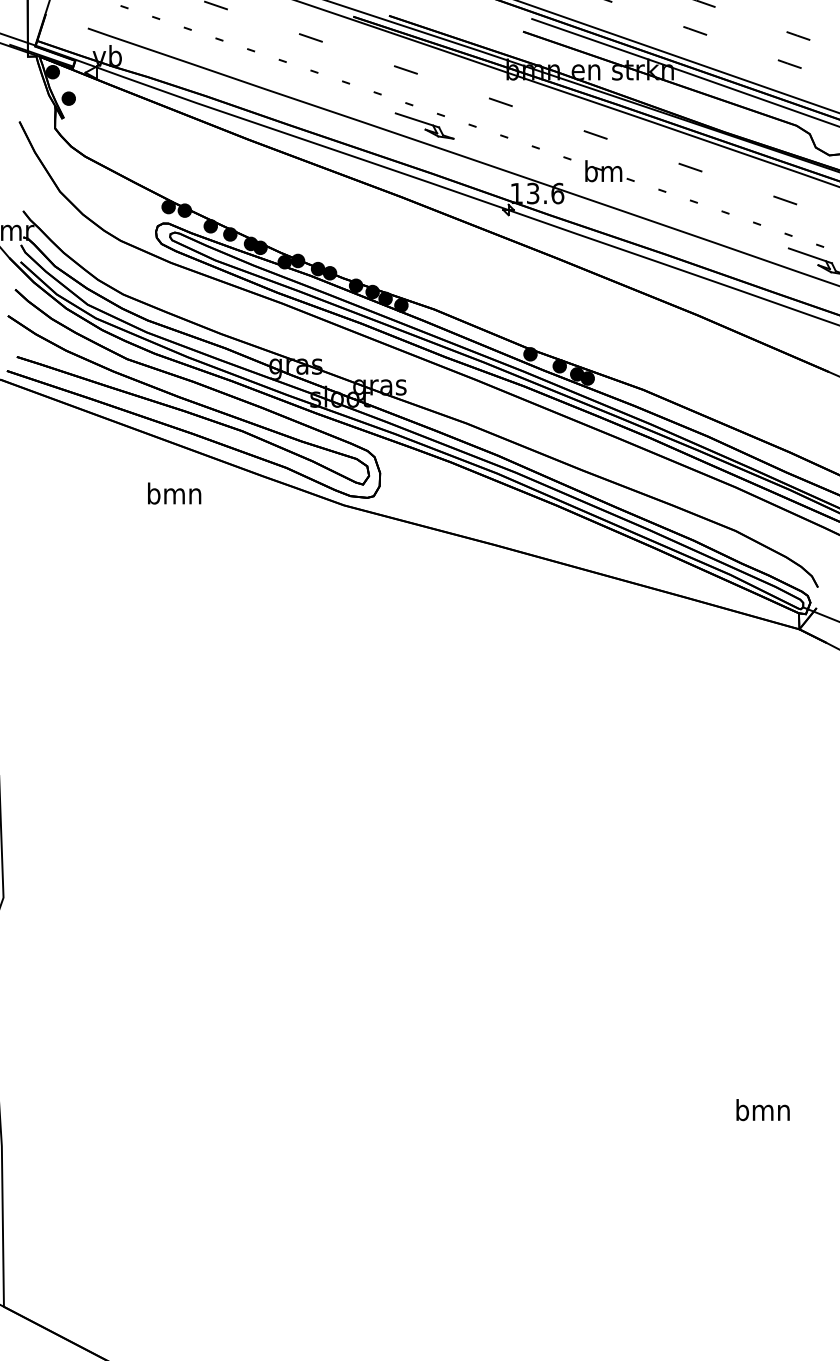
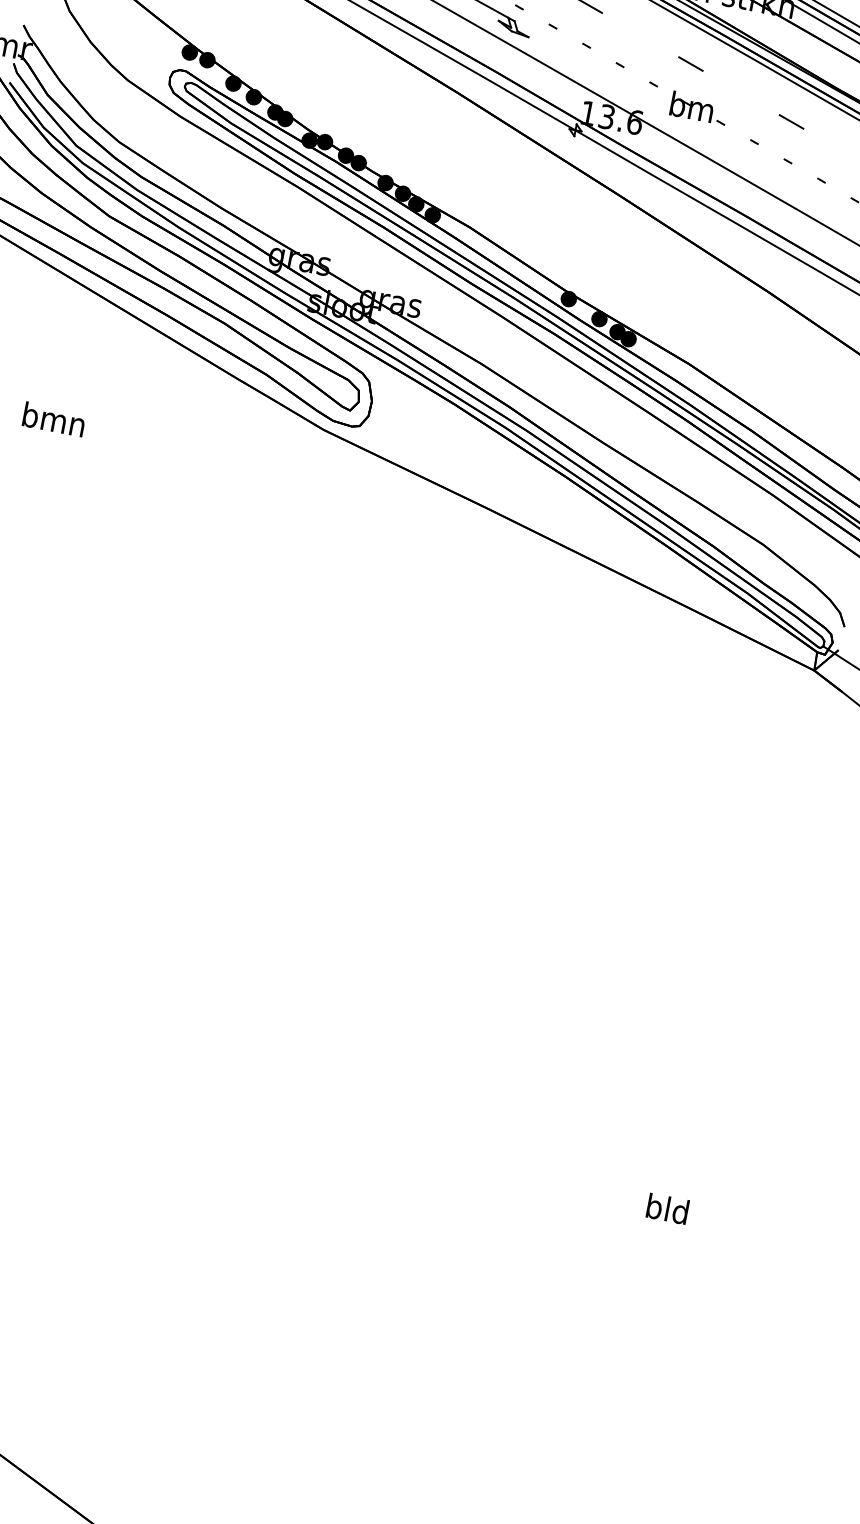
text: (174, 493) -> (54, 419), moved
text: (762, 1110) -> (667, 1209), bmn -> bld

